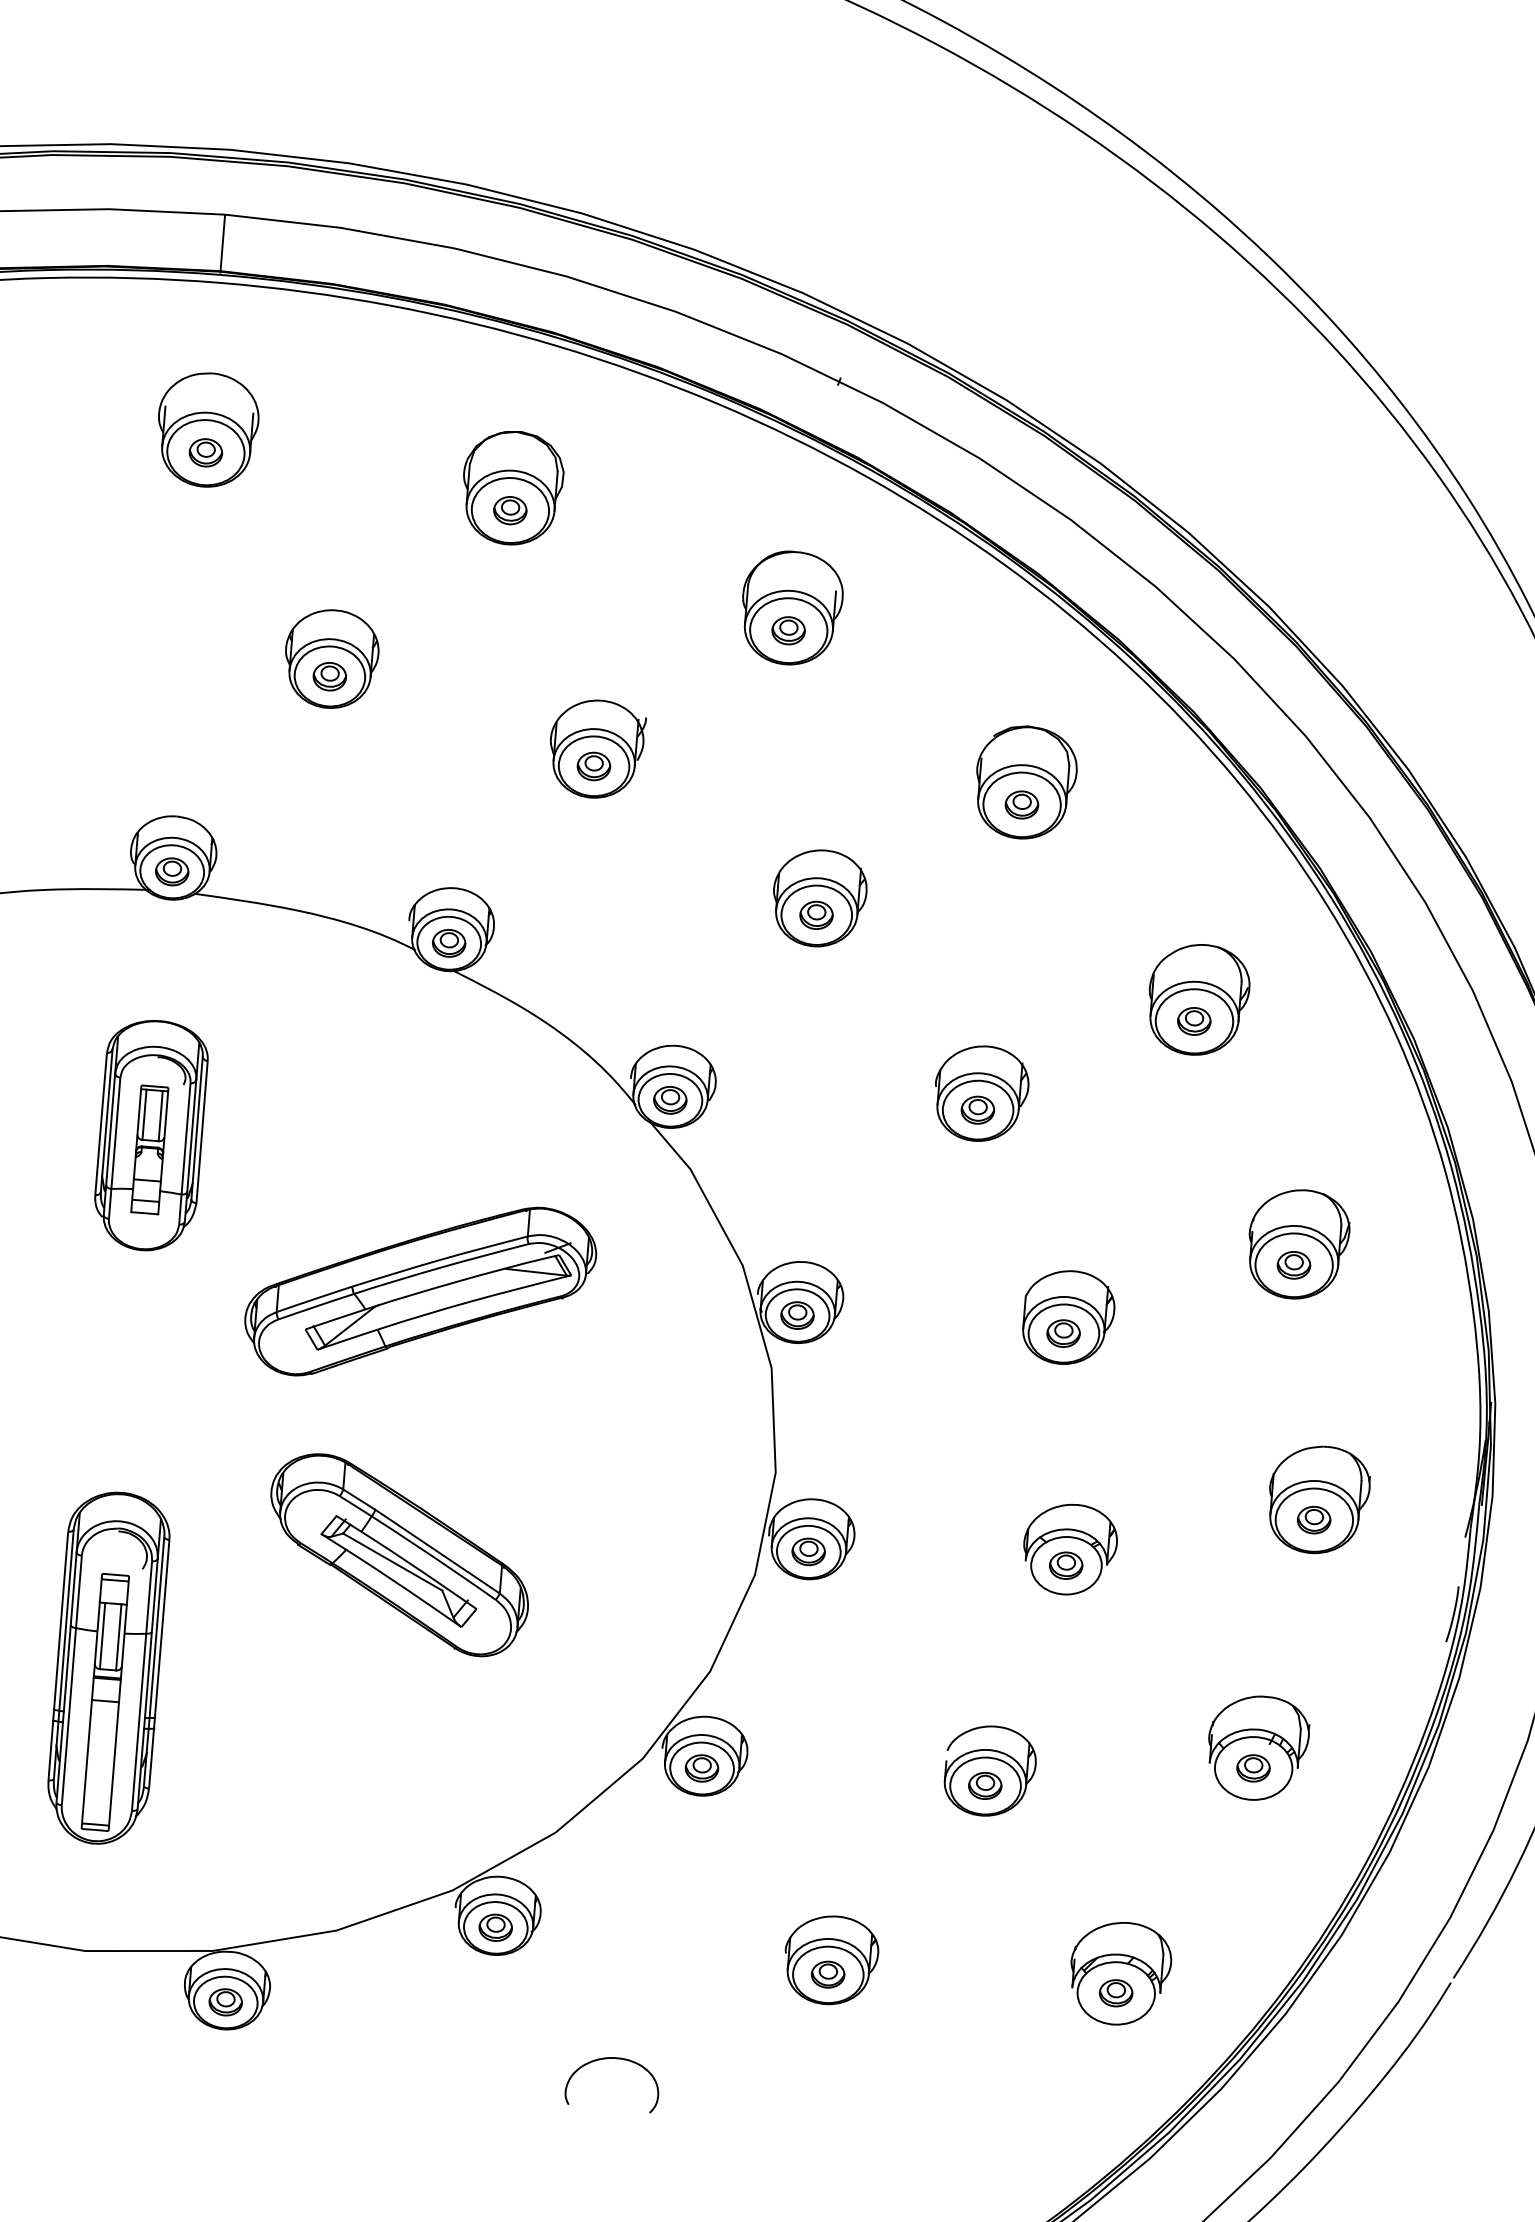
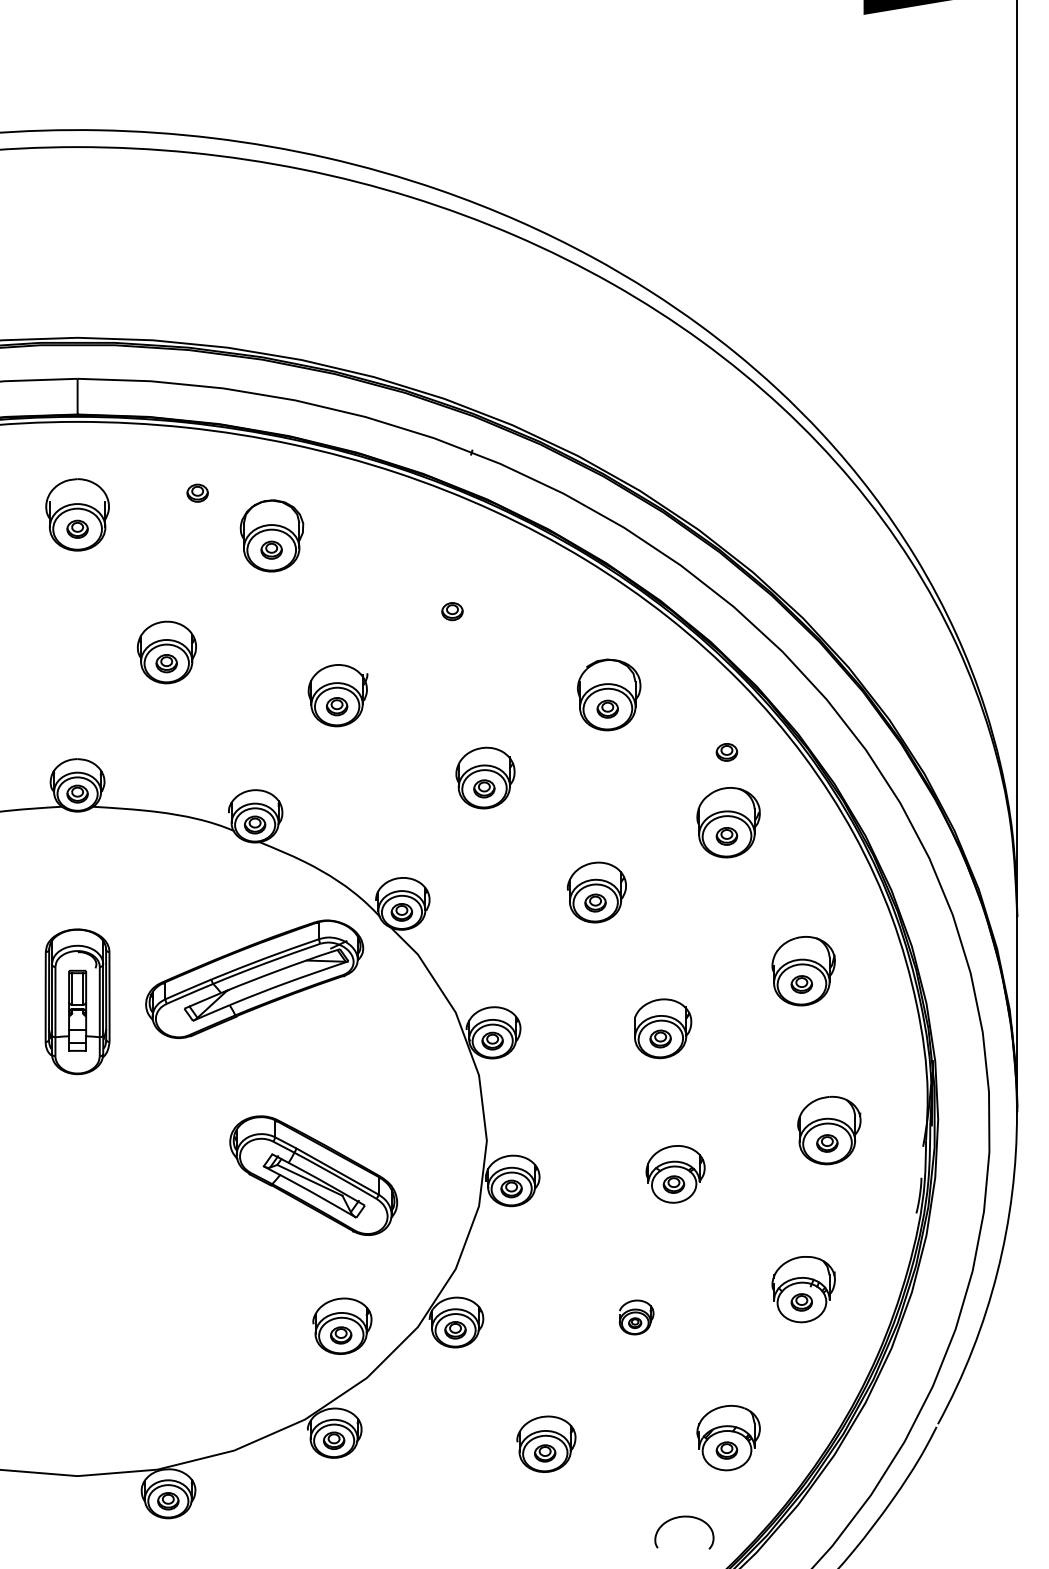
part: (400, 409) -> (197, 492), added
part: (792, 606) -> (453, 596), removed
part: (1204, 888) -> (726, 752), added
part: (150, 1135) -> (77, 1001), moved
part: (420, 1290) -> (254, 978), moved
part: (398, 1554) -> (313, 1175), moved
part: (107, 1668) -> (77, 1297), removed
part: (523, 1746) -> (342, 1325), added
part: (989, 1771) -> (636, 1317), size x0.6
curve: (614, 2059) -> (684, 1517), moved

